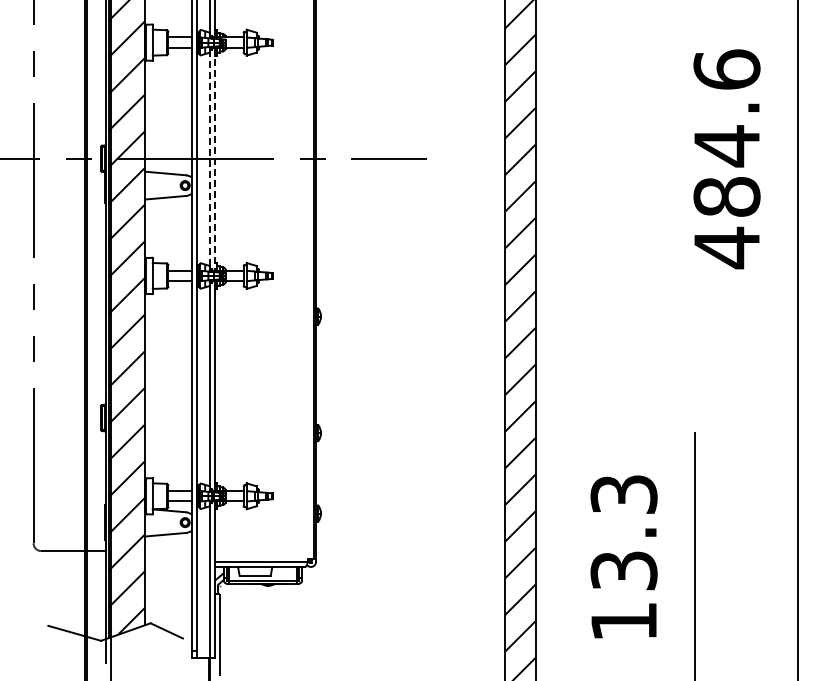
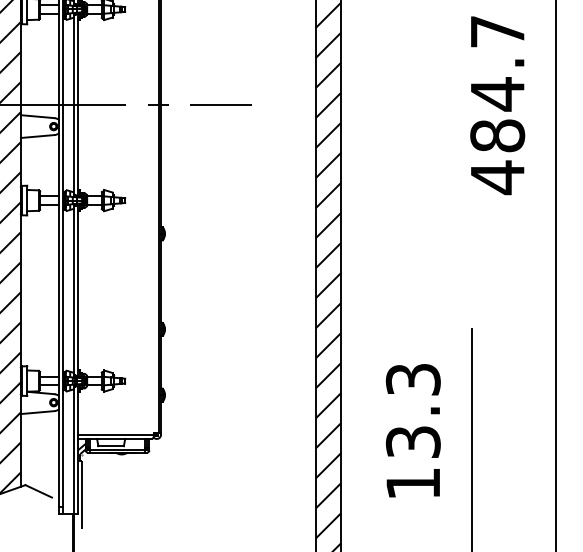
text: (726, 69) -> (497, 31), 484.6 -> 484.7
line: (209, 159) -> (73, 105), dashed -> solid
line: (215, 159) -> (78, 105), dashed -> solid

